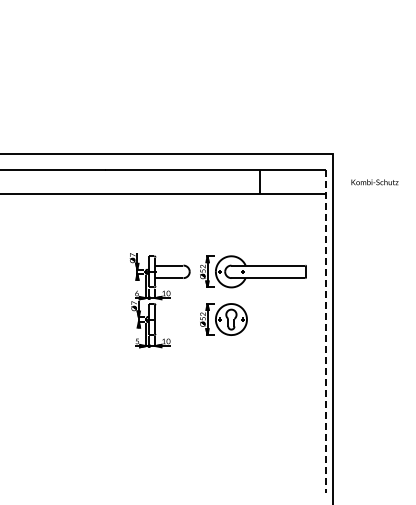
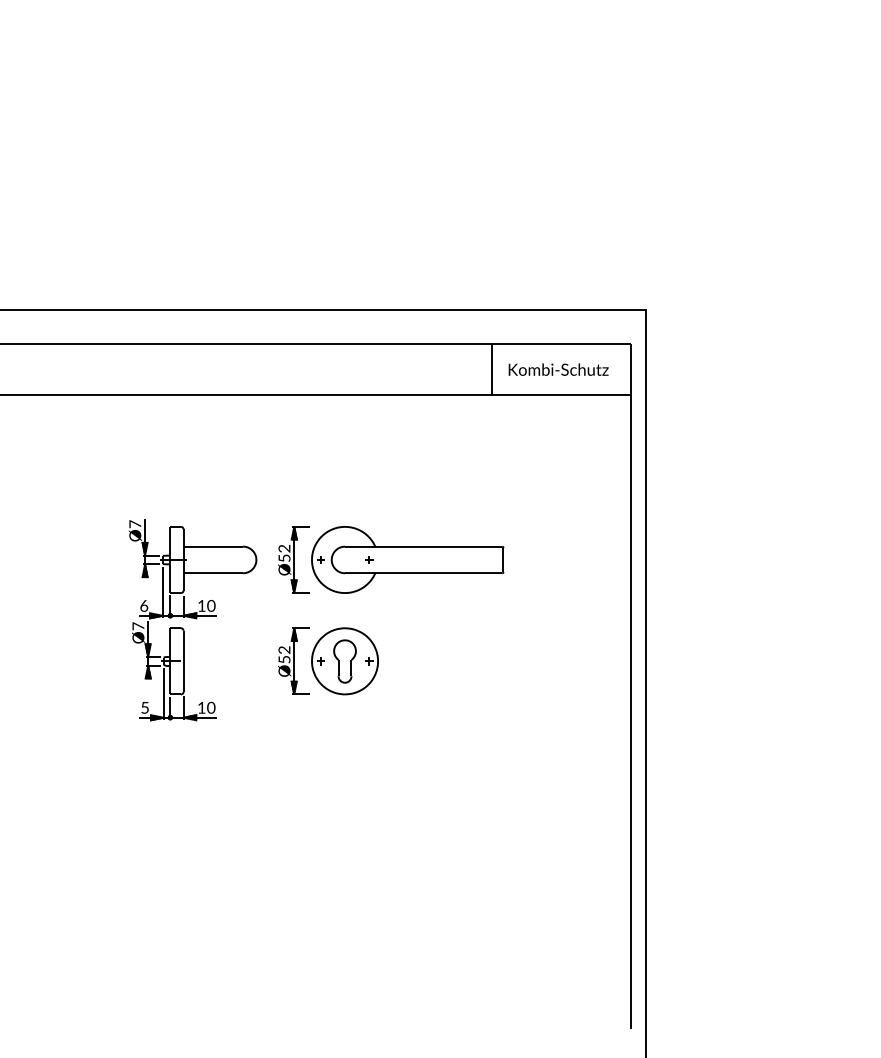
text: (374, 182) -> (557, 370), moved
part: (217, 300) -> (315, 620), moved
line: (326, 331) -> (632, 686), dashed -> solid

